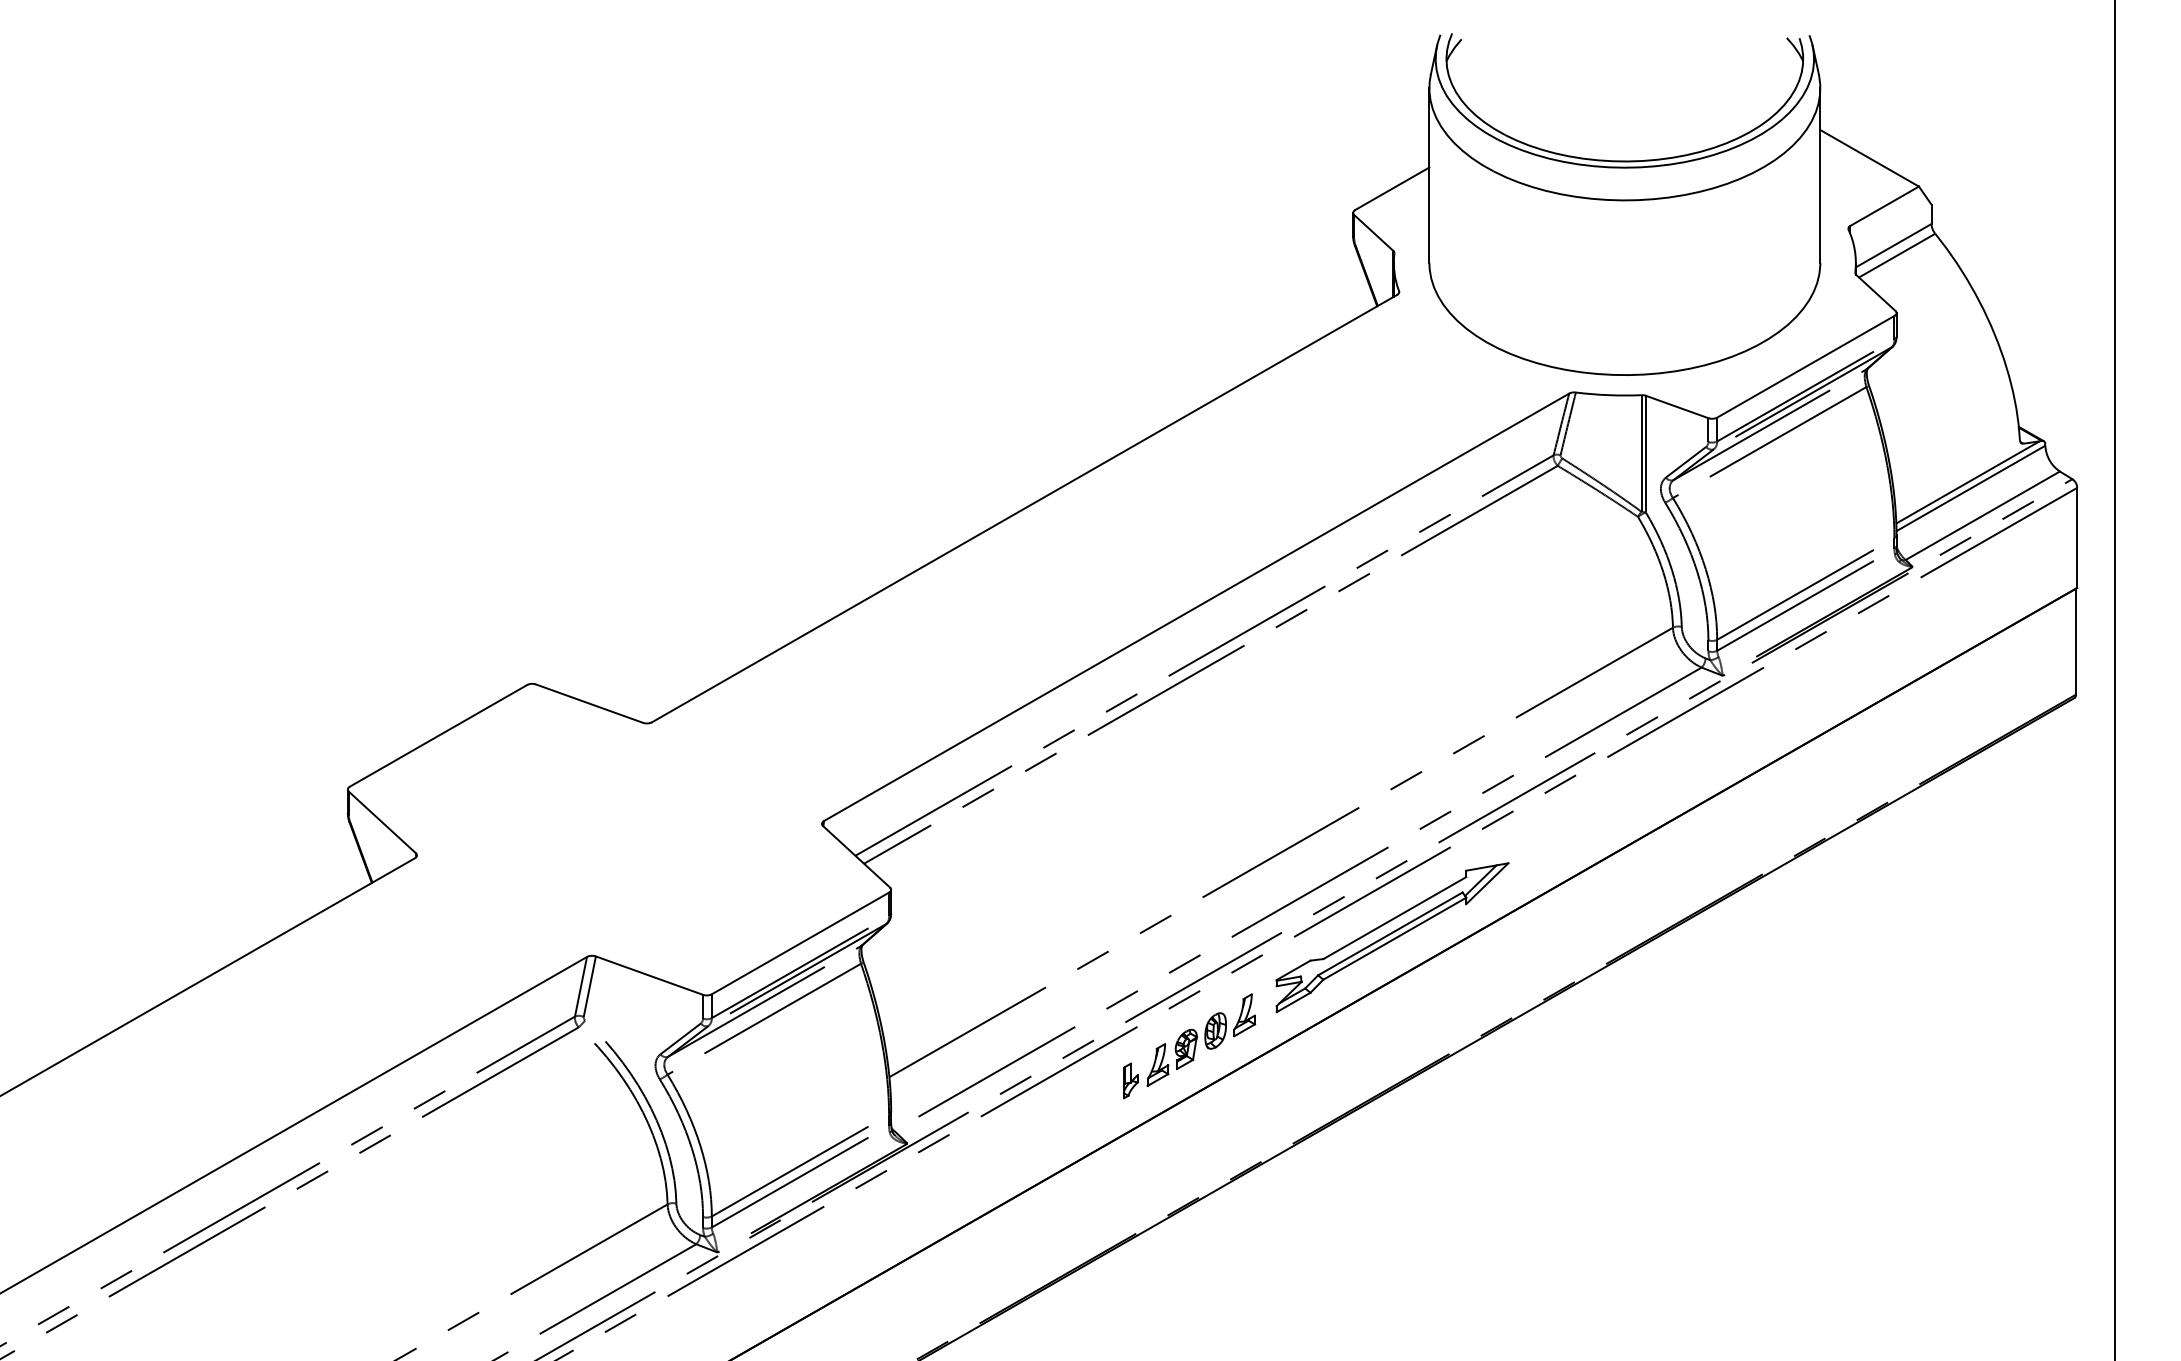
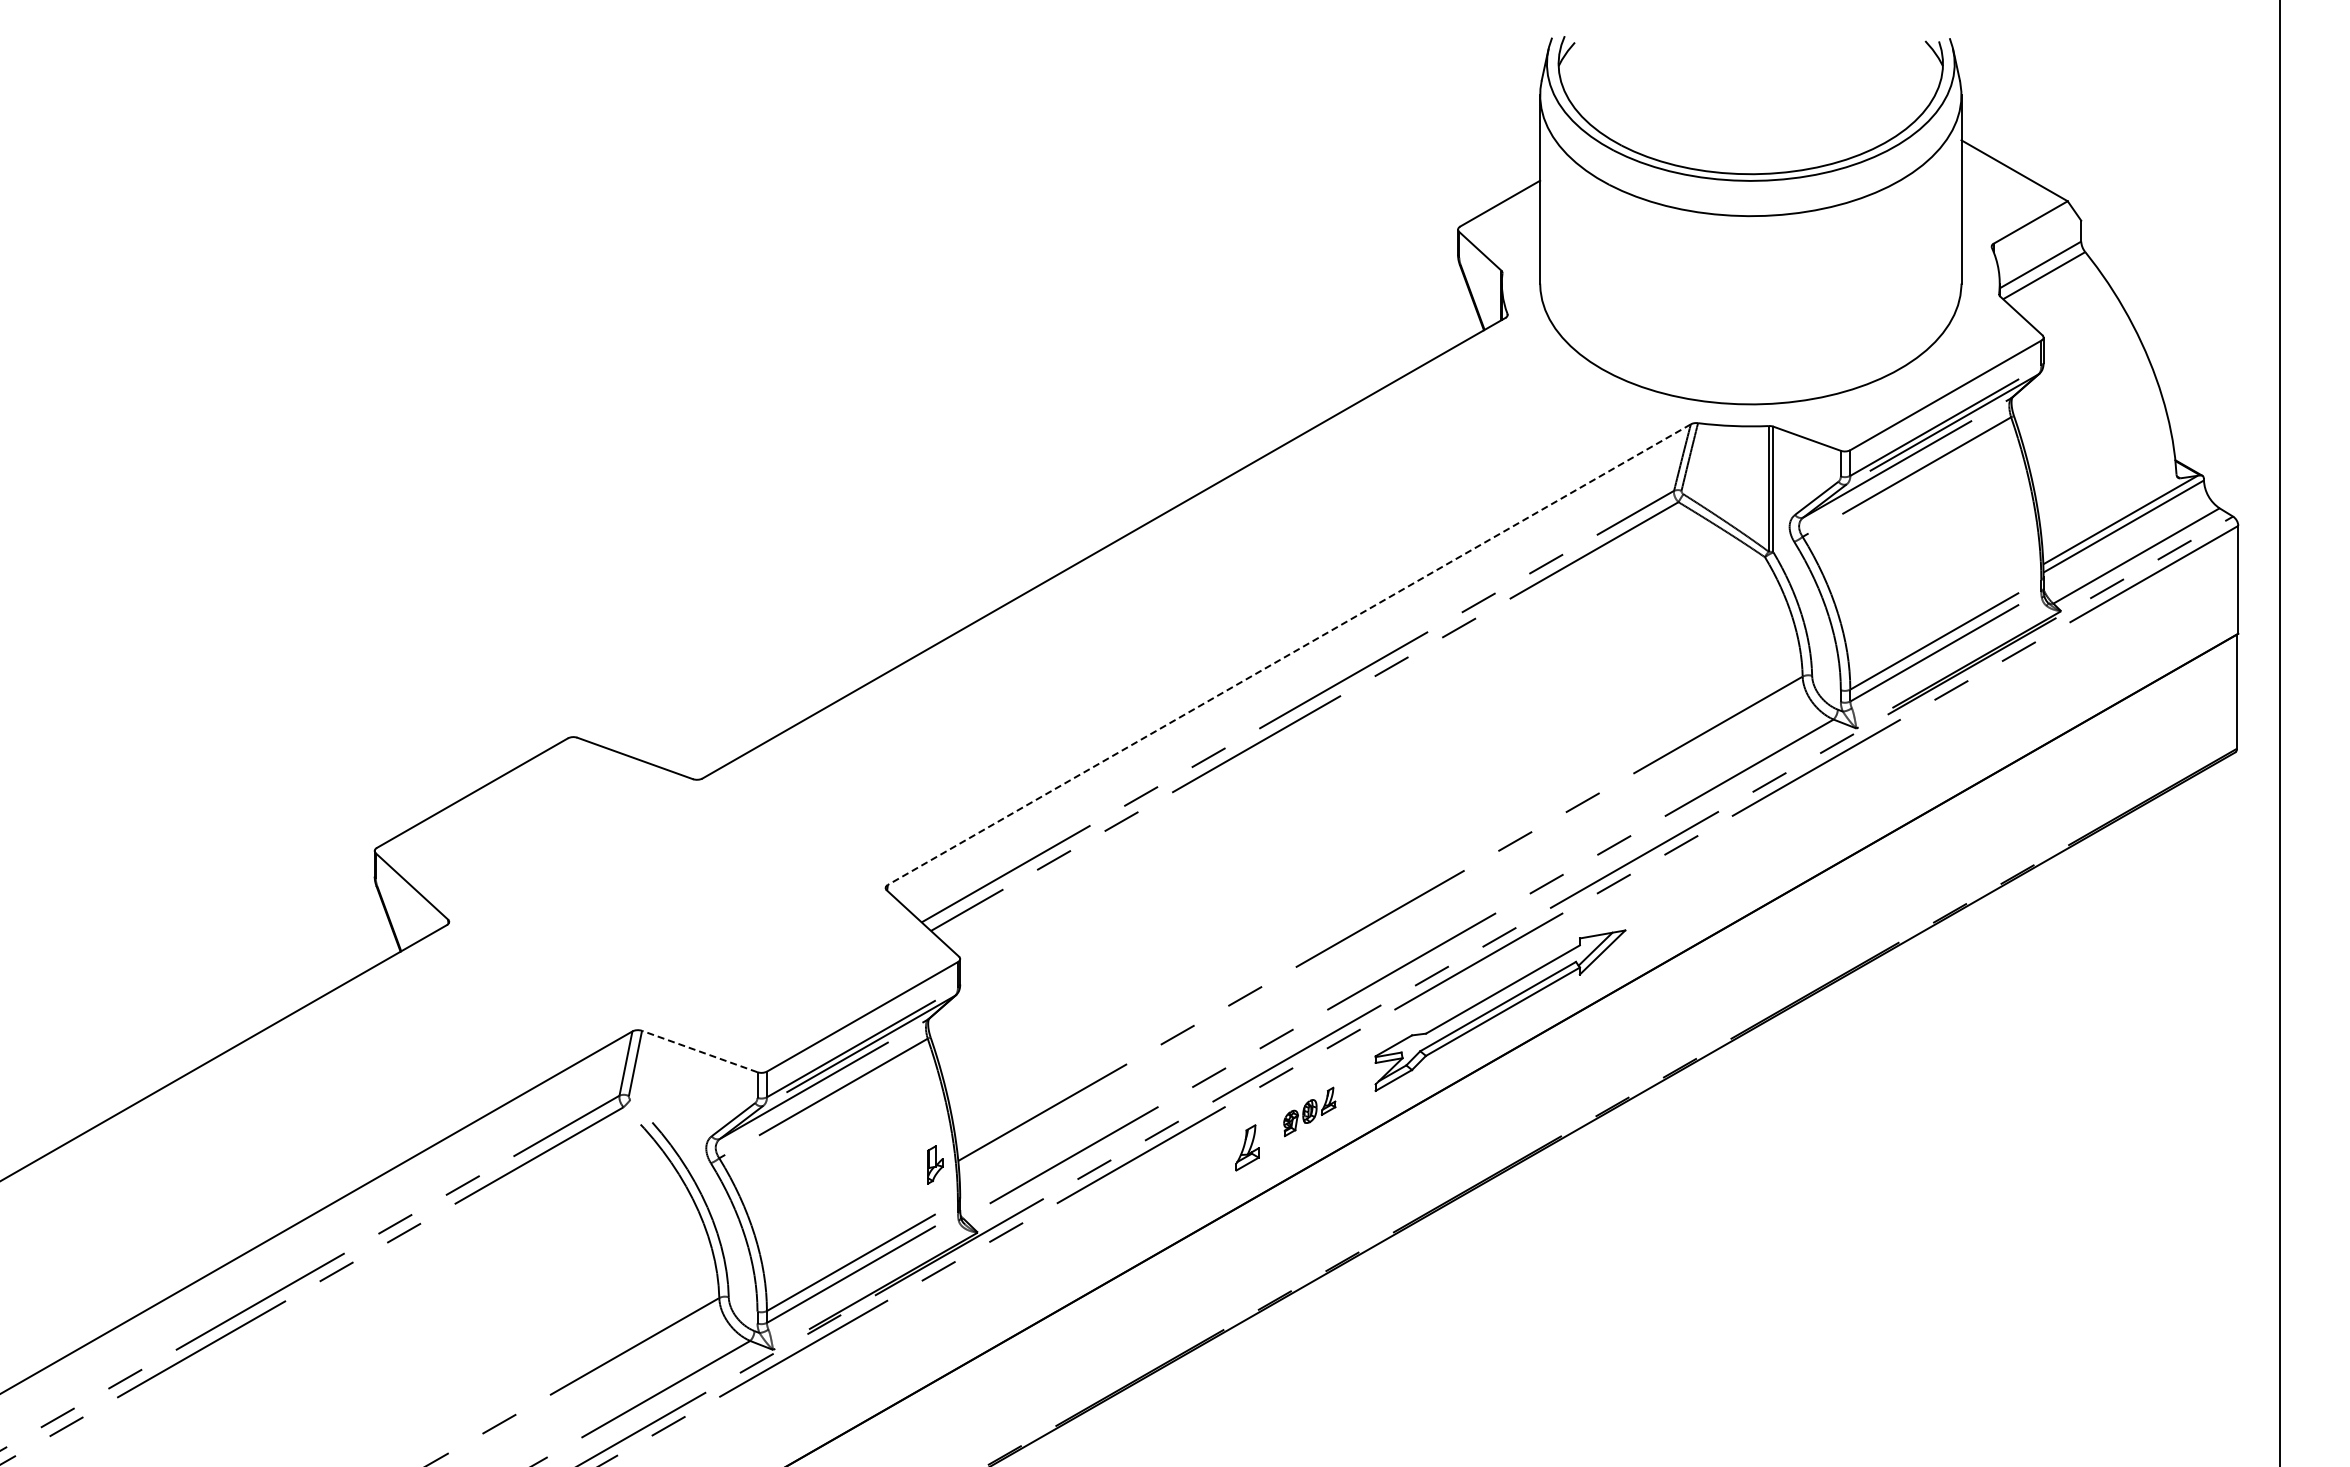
line: (1196, 607) -> (1289, 654), solid -> dashed
line: (649, 975) -> (699, 1051), solid -> dashed
part: (1215, 1031) -> (1309, 1111), size x0.6
part: (1130, 1080) -> (935, 1164), moved

